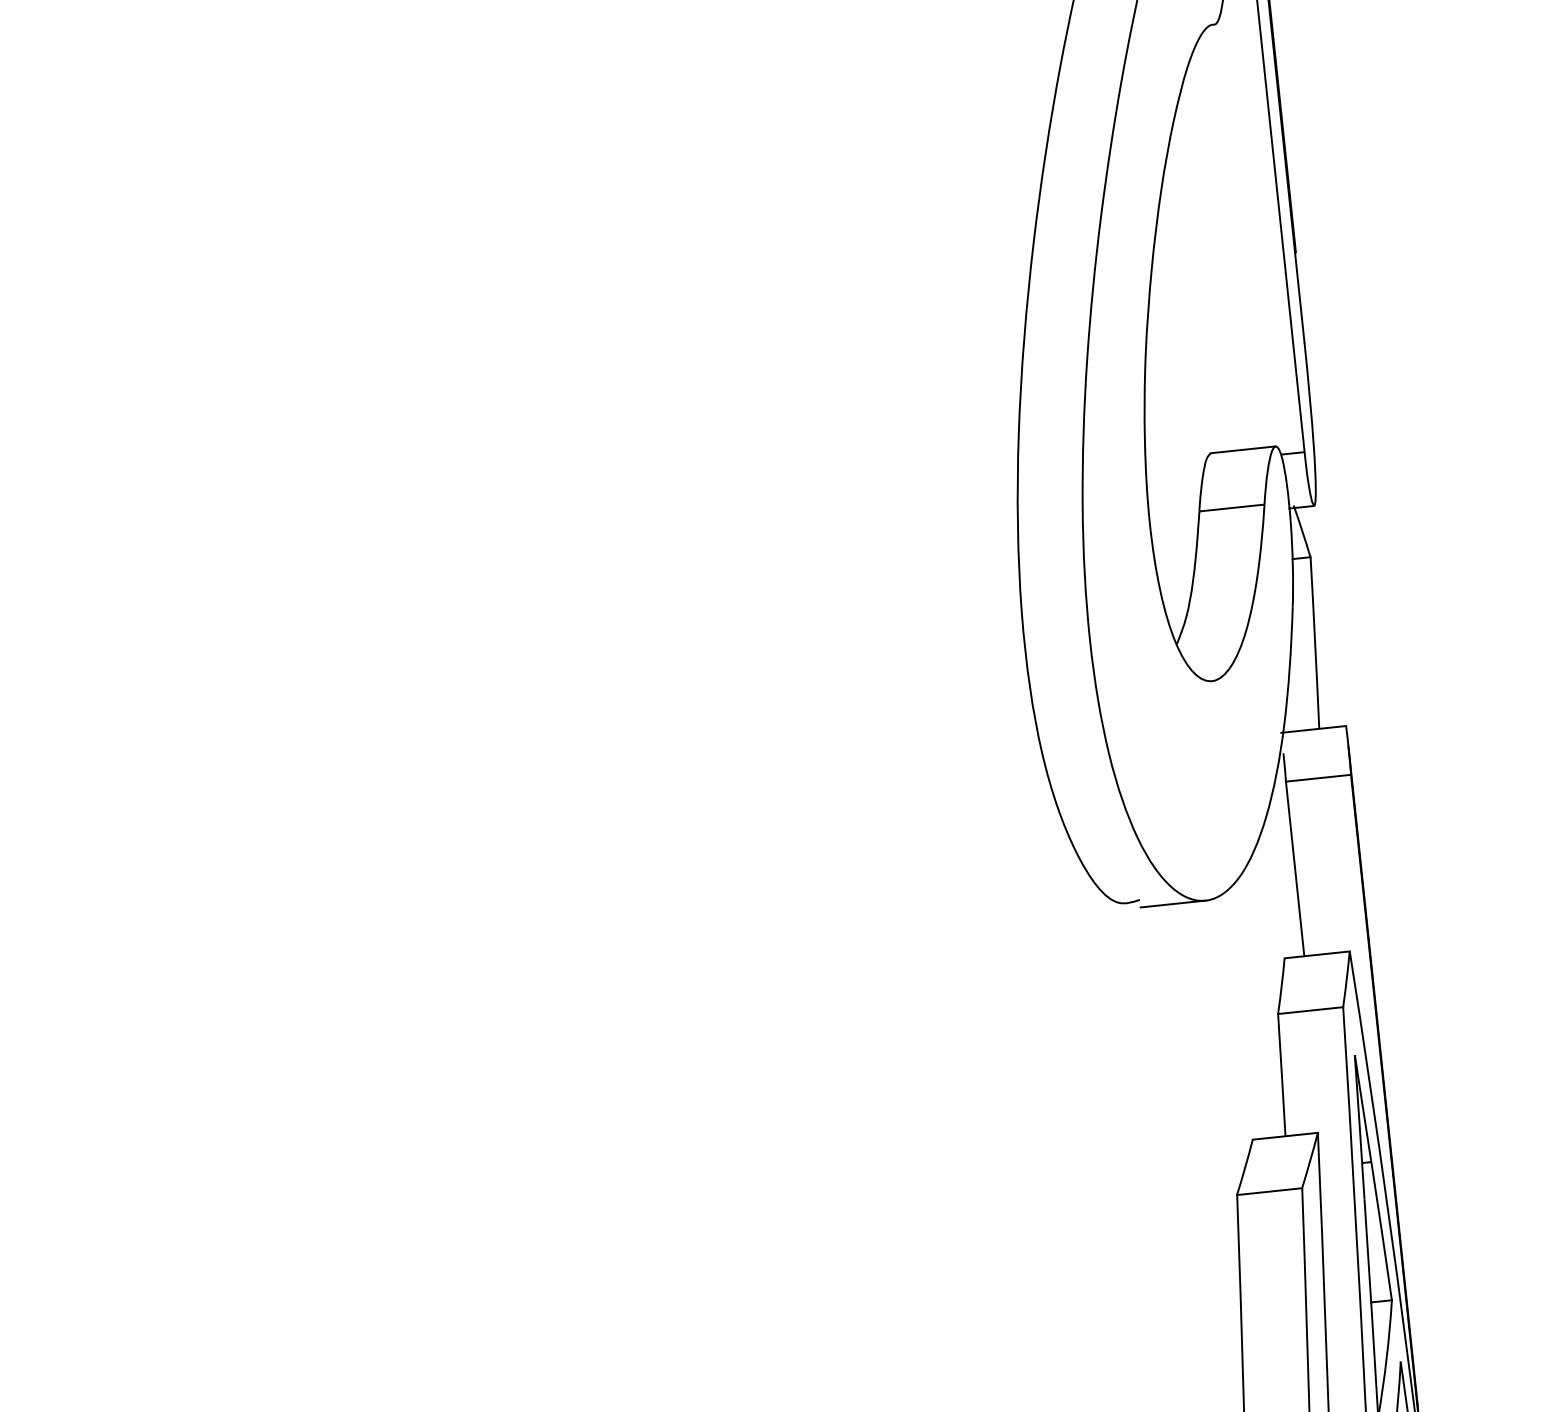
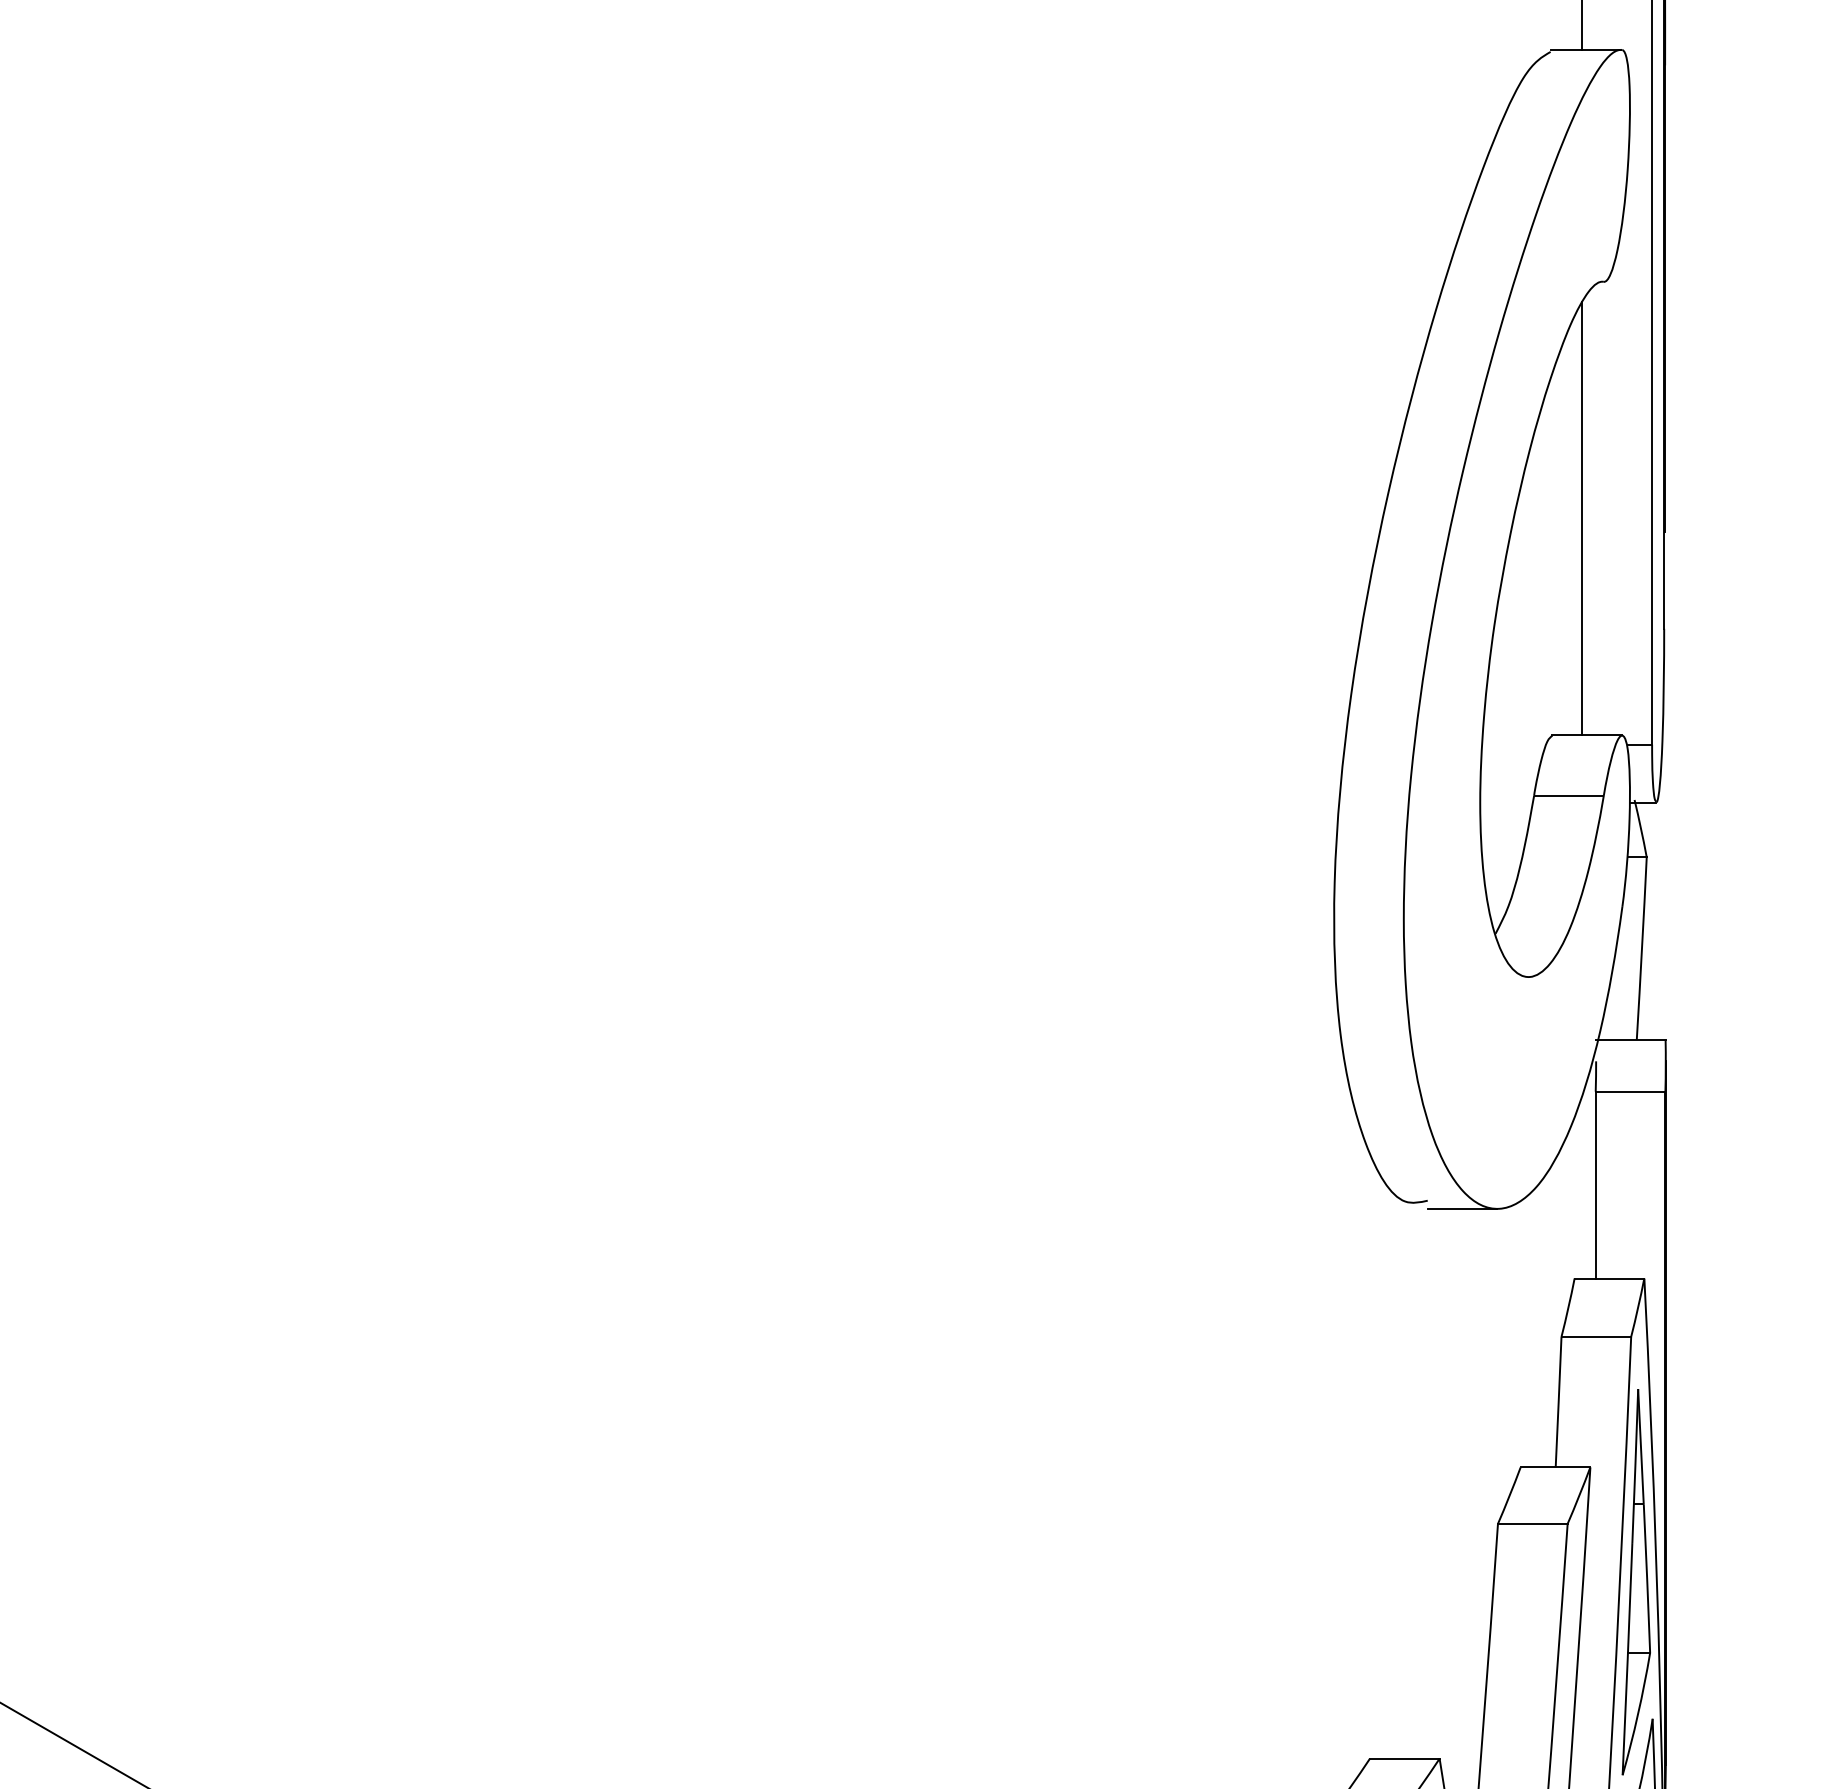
line: (1217, 247) -> (1582, 518), added

